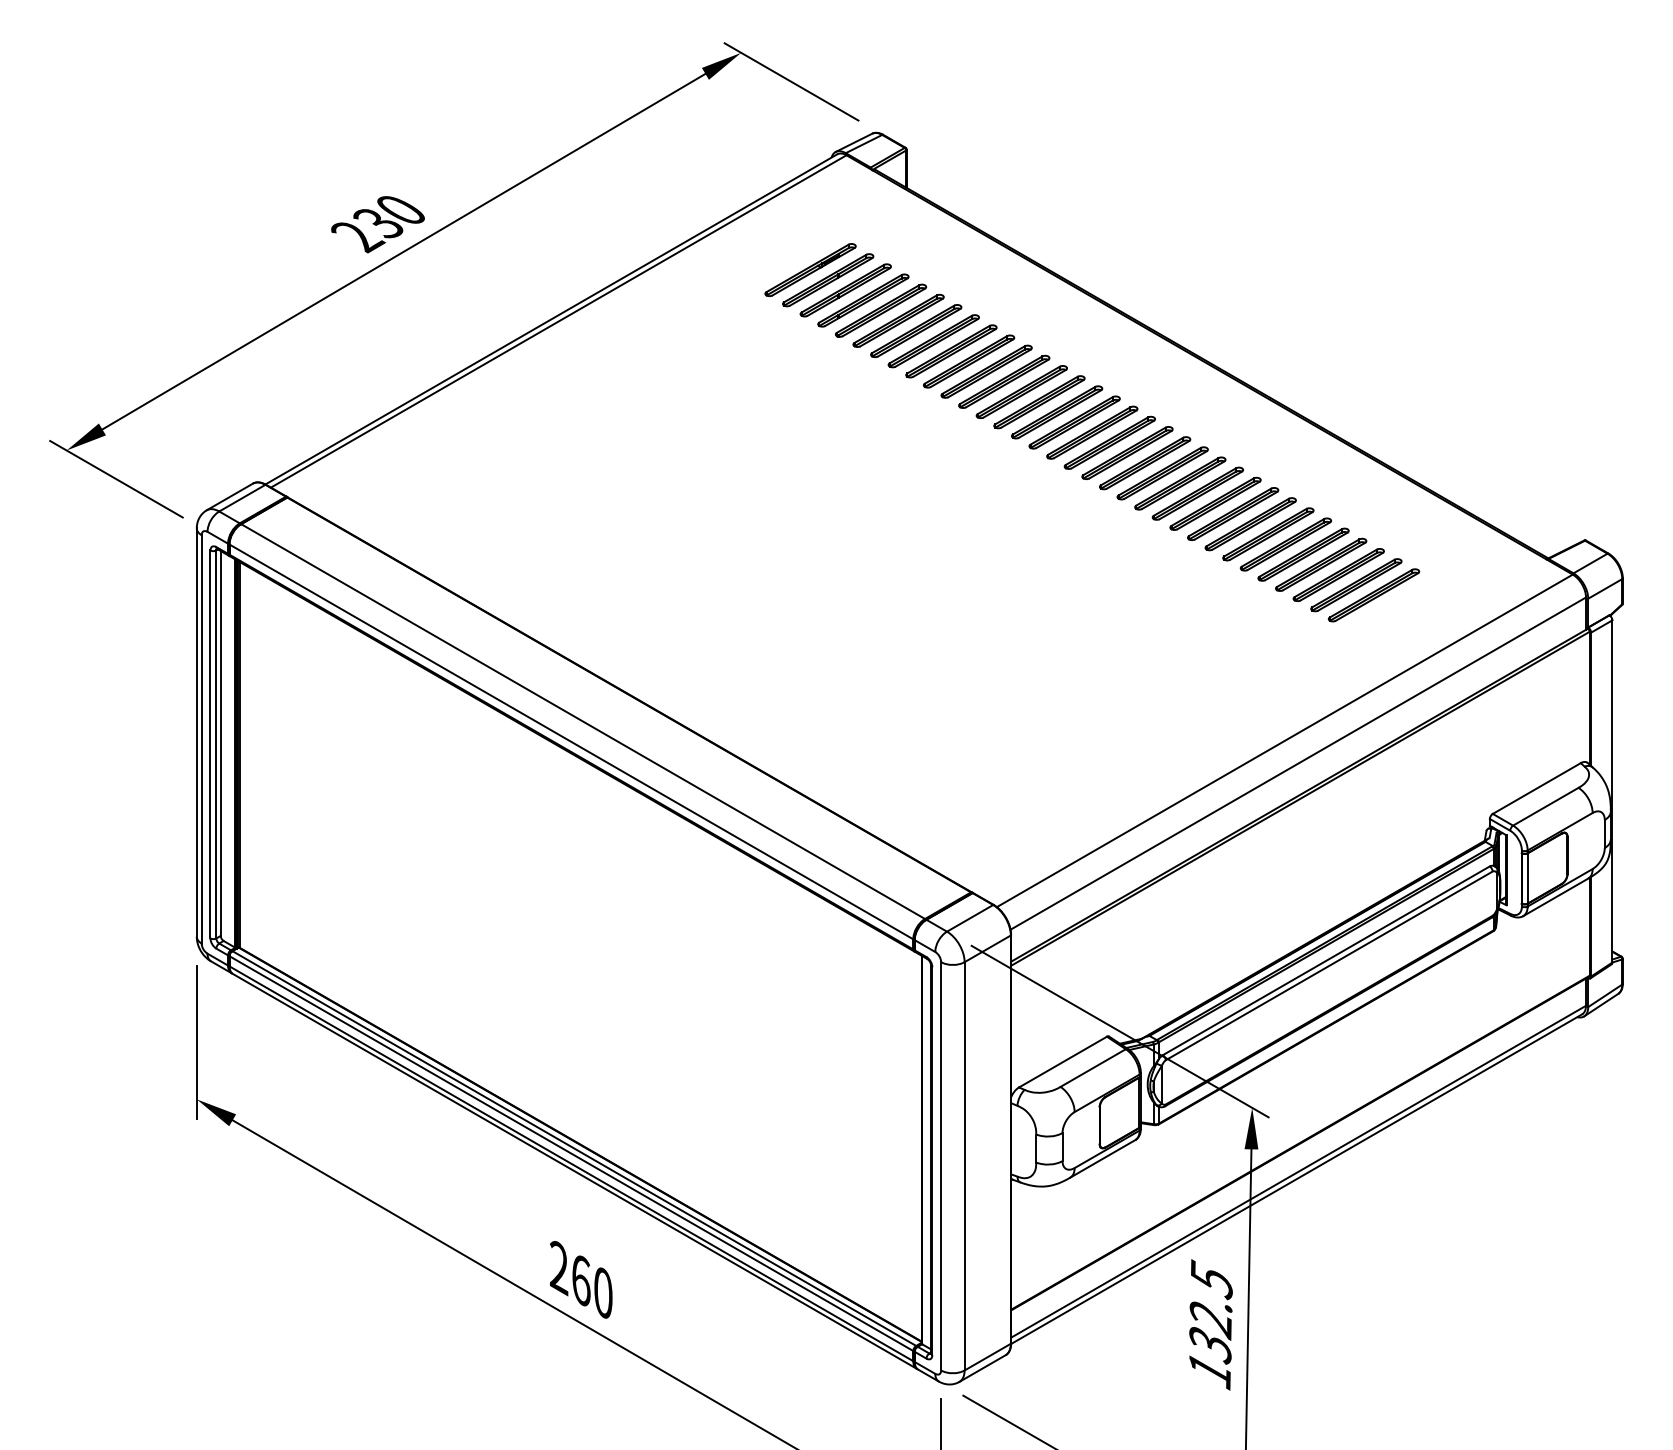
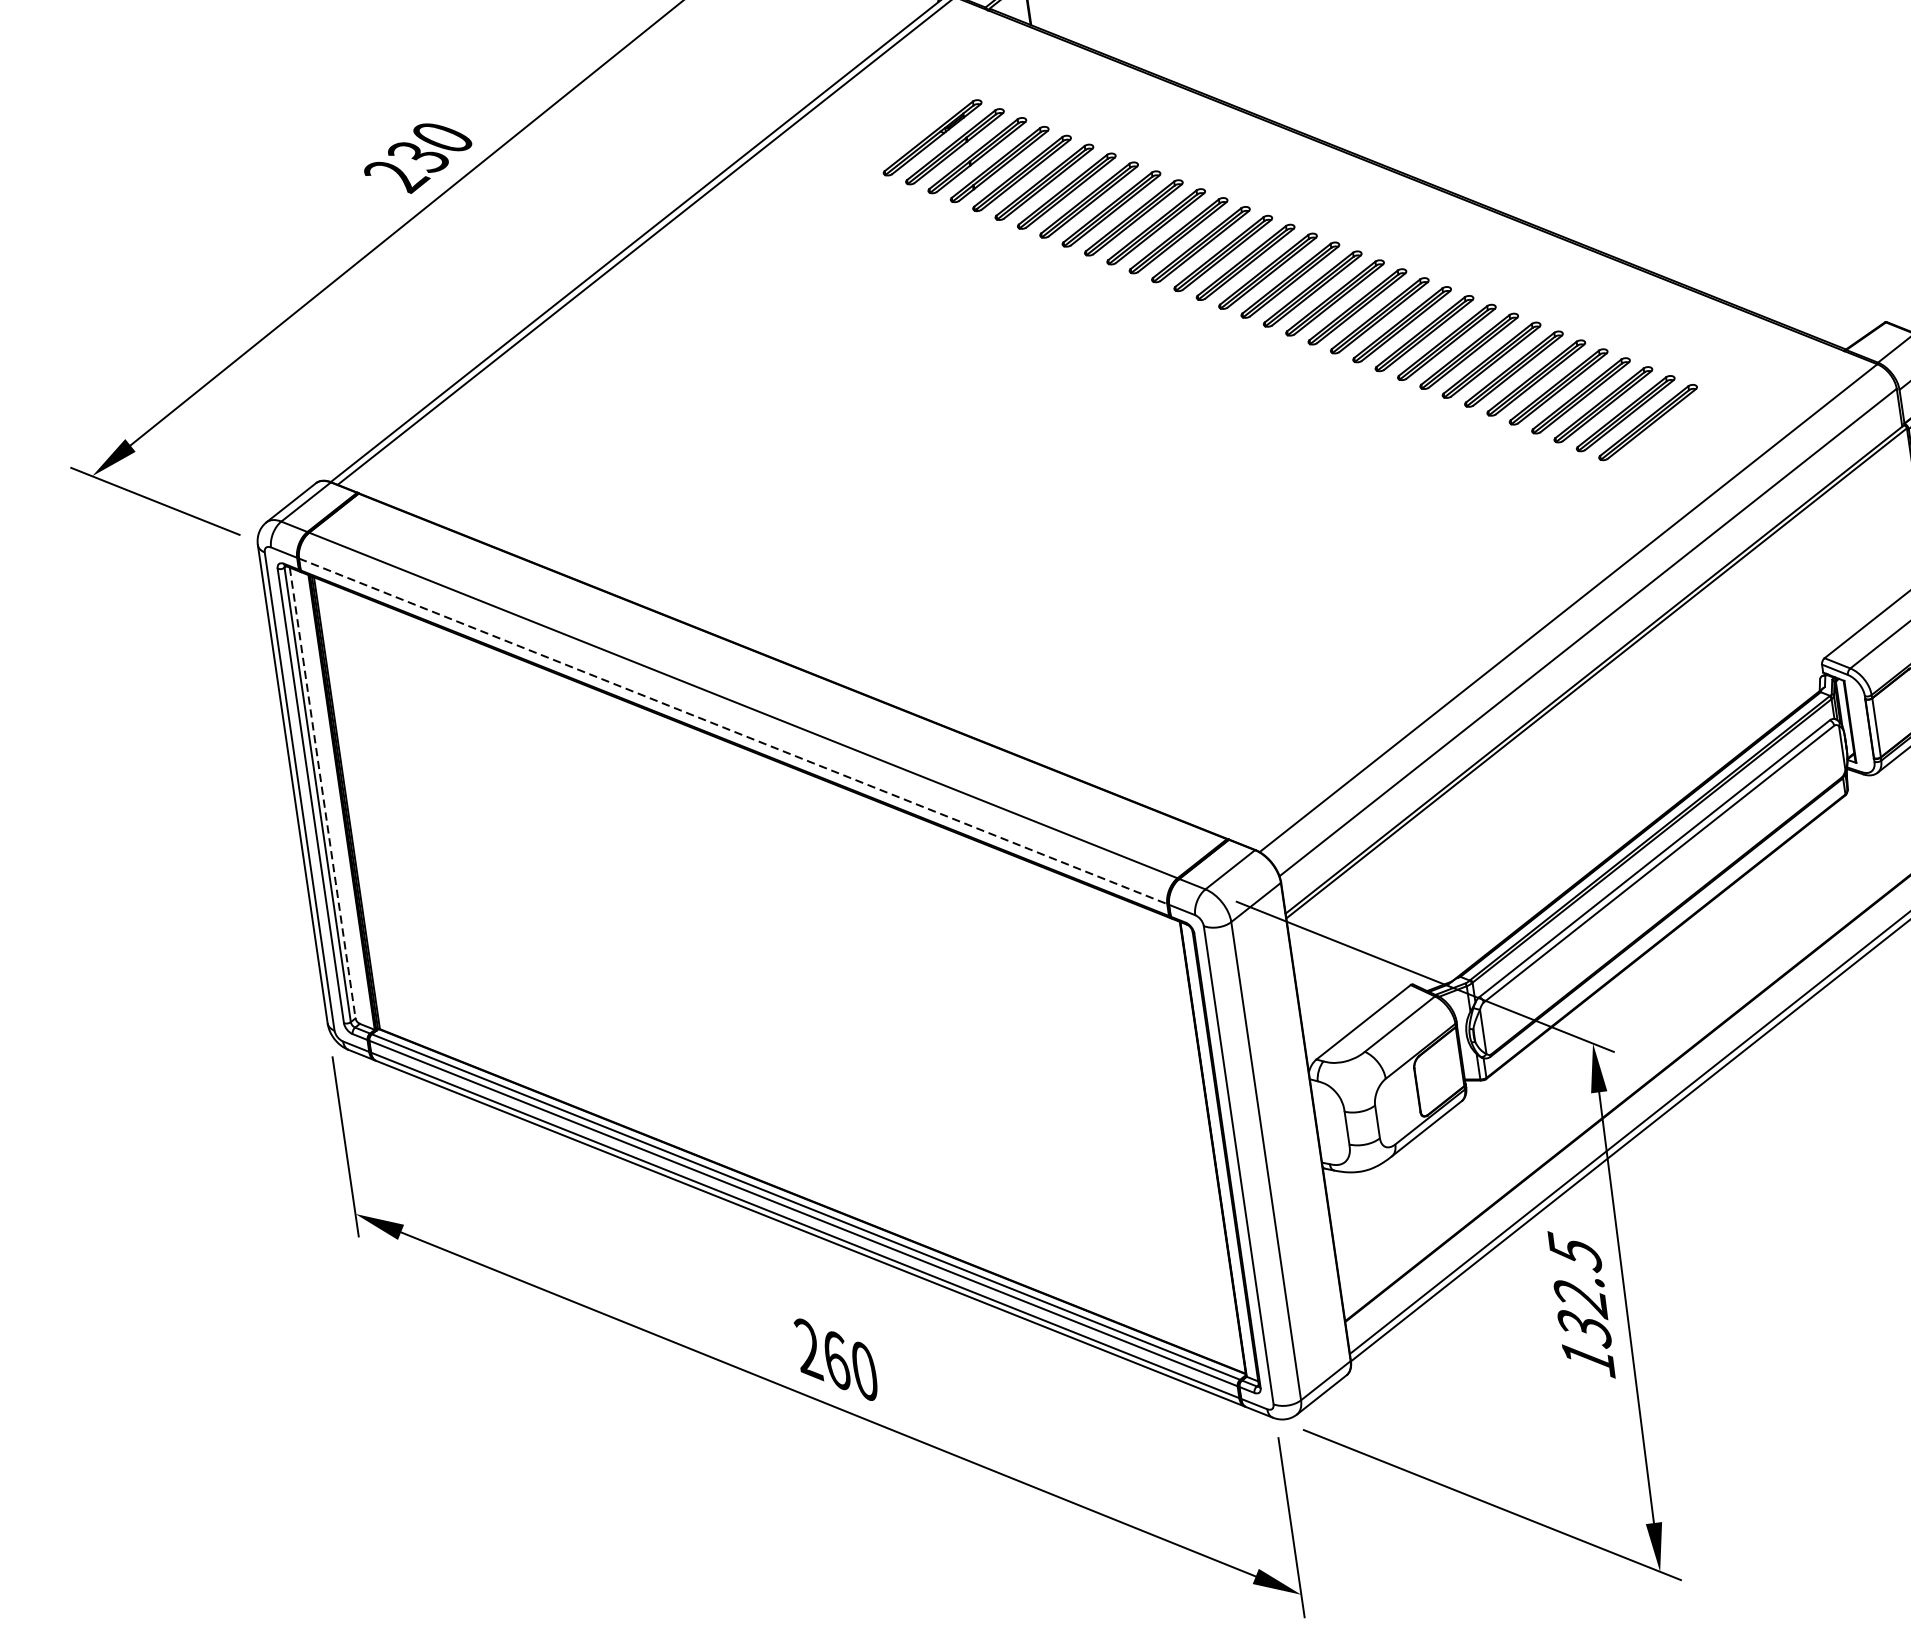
line: (571, 741) -> (733, 730), solid -> dashed
line: (220, 743) -> (322, 793), solid -> dashed

